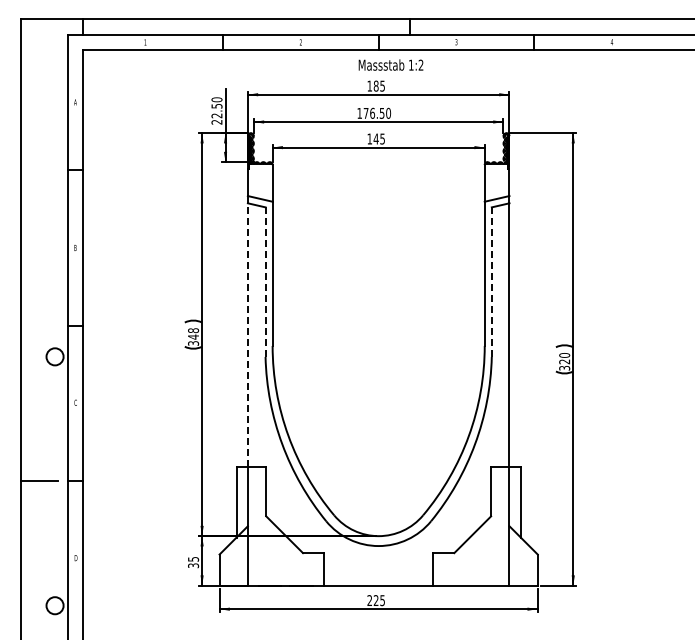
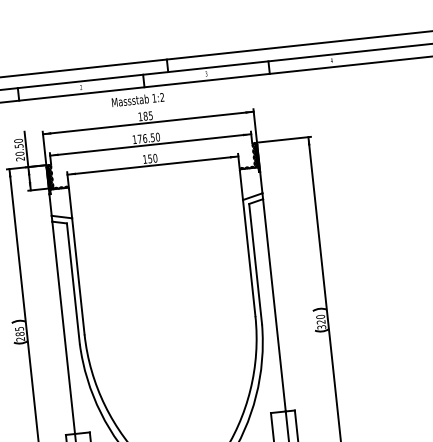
text: (390, 64) -> (137, 99), moved
text: (216, 115) -> (19, 153), 22.50 -> 20.50
text: (379, 138) -> (152, 158), 145 -> 150
line: (265, 282) -> (73, 283), dashed -> solid
line: (491, 282) -> (255, 264), dashed -> solid
line: (247, 335) -> (63, 328), dashed -> solid
text: (193, 336) -> (20, 333), 348 -> 285

